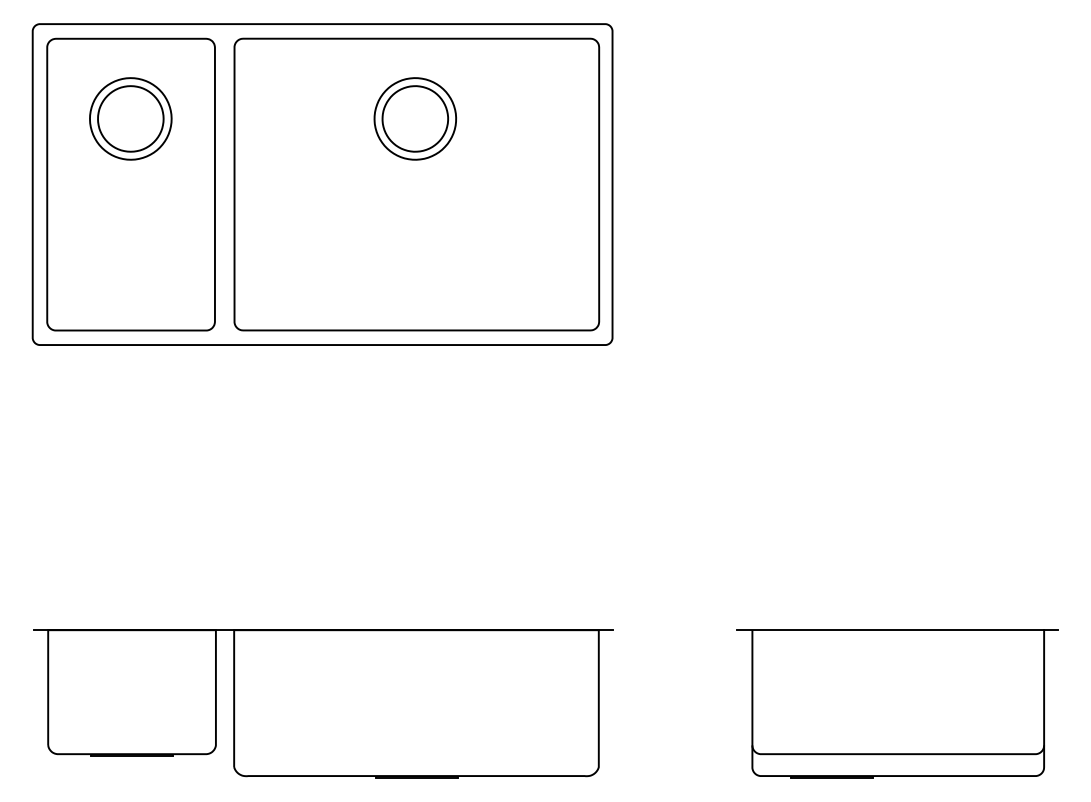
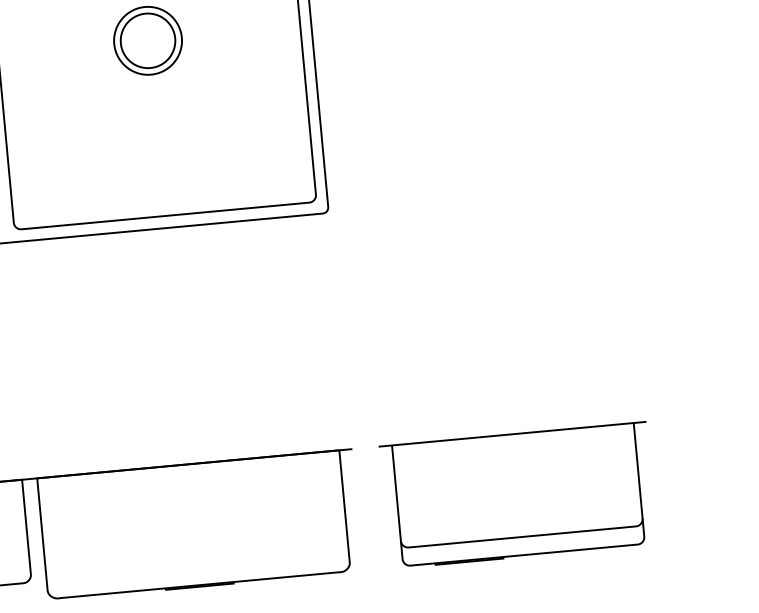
part: (897, 703) -> (517, 495), moved

